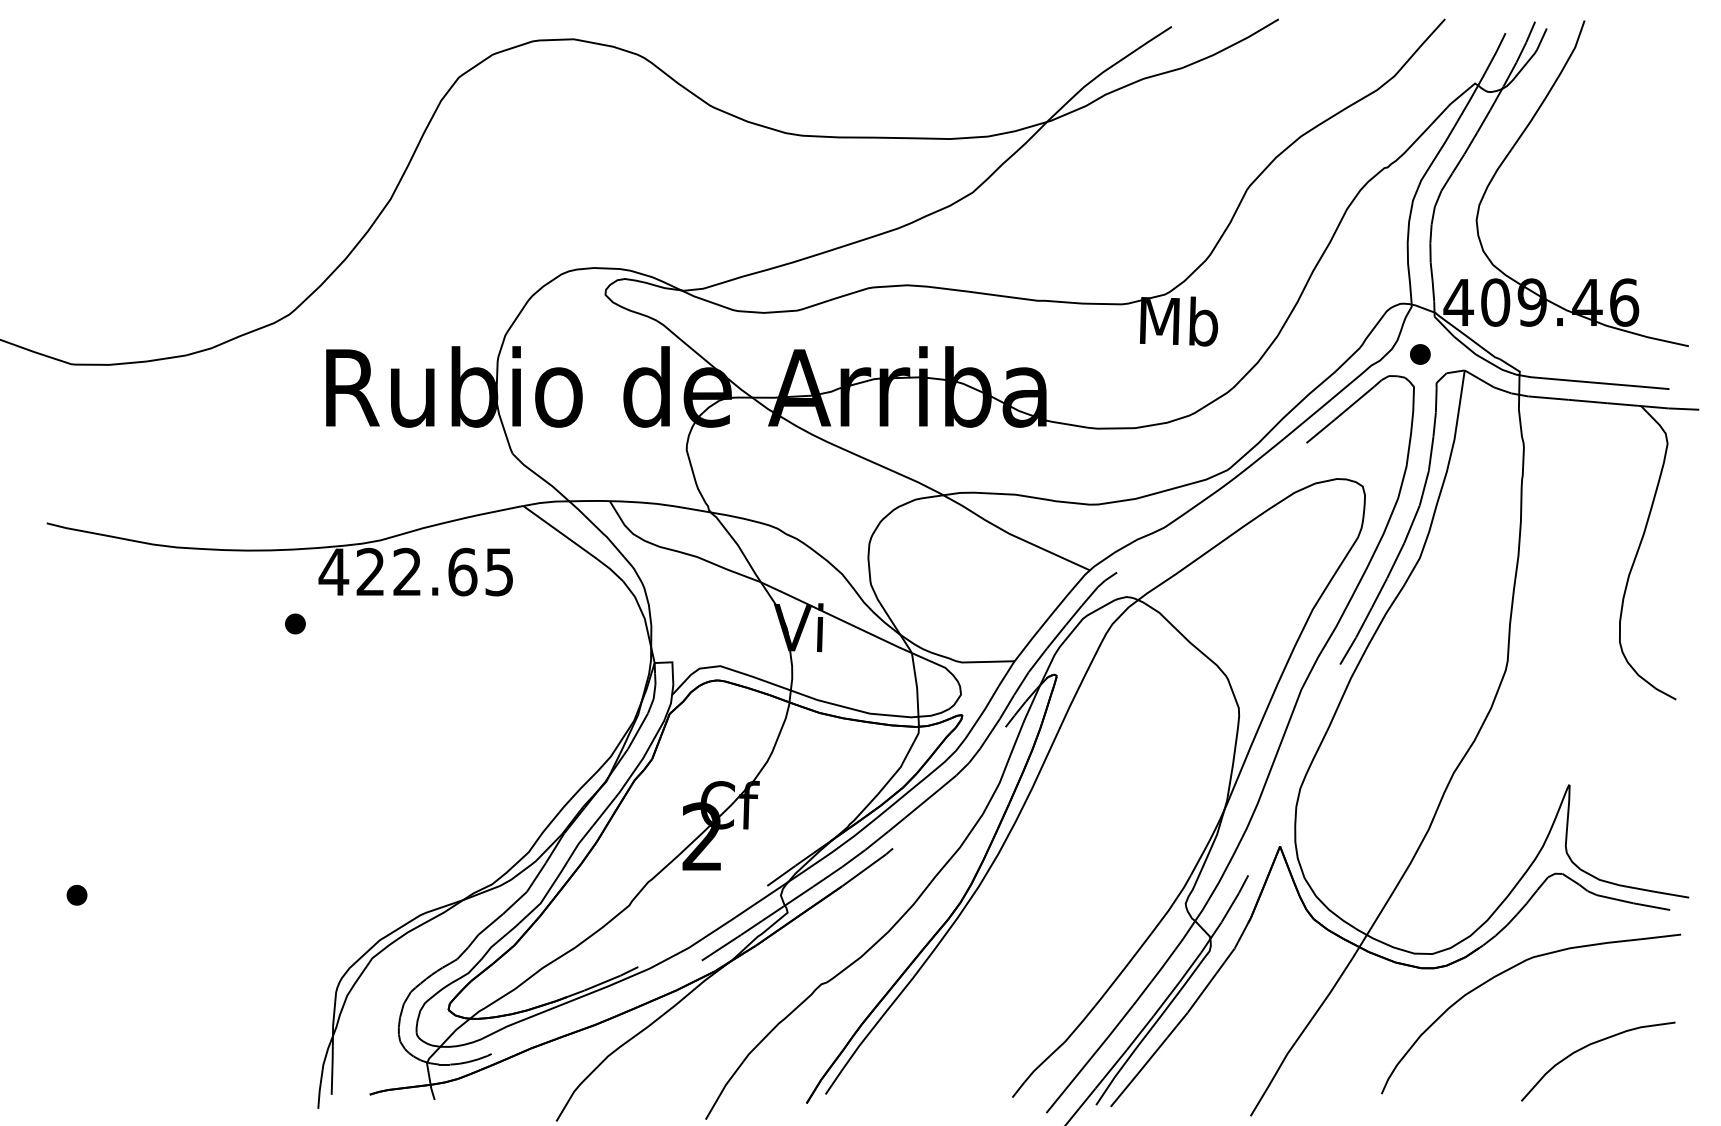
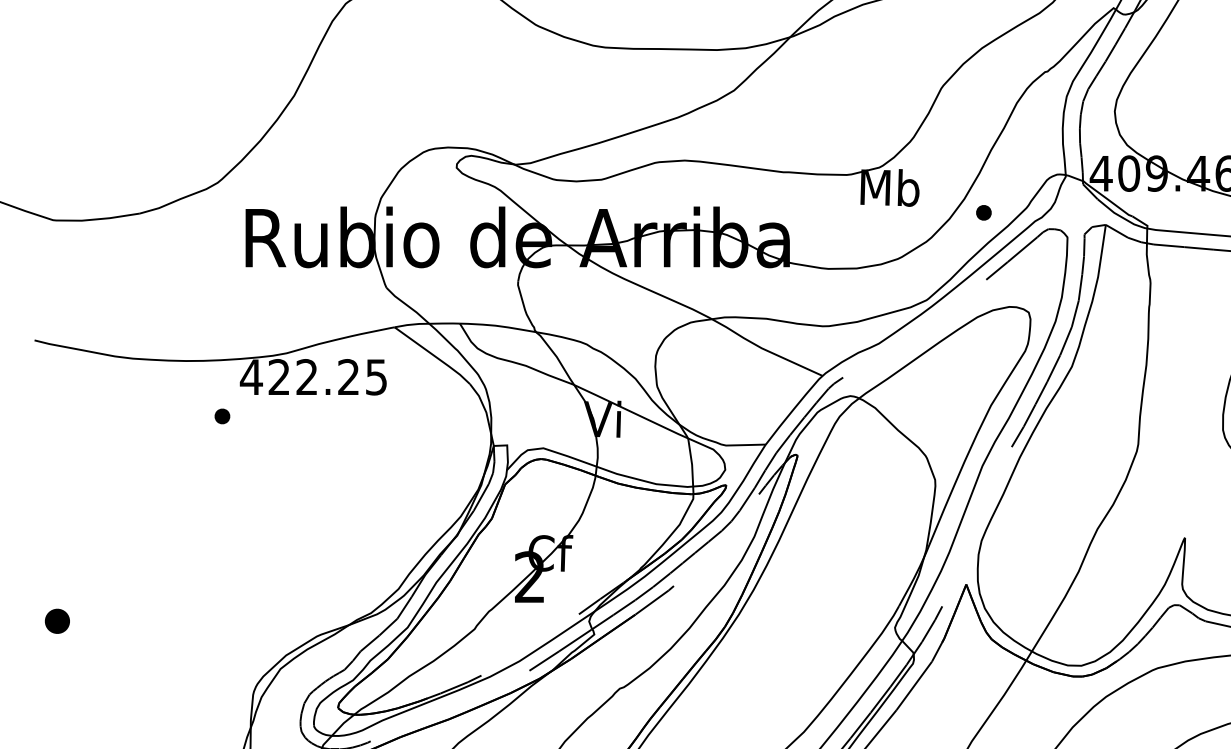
part: (1420, 354) -> (984, 212), moved
text: (462, 571) -> (348, 376), 422.65 -> 422.25
part: (76, 895) -> (57, 621), size x1.6

